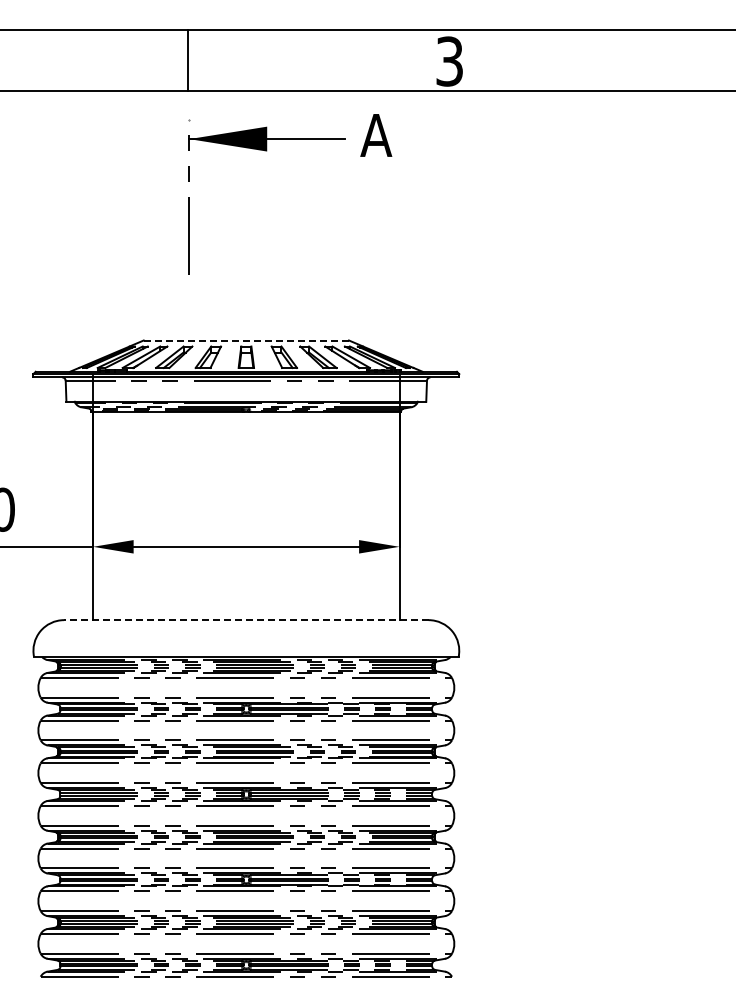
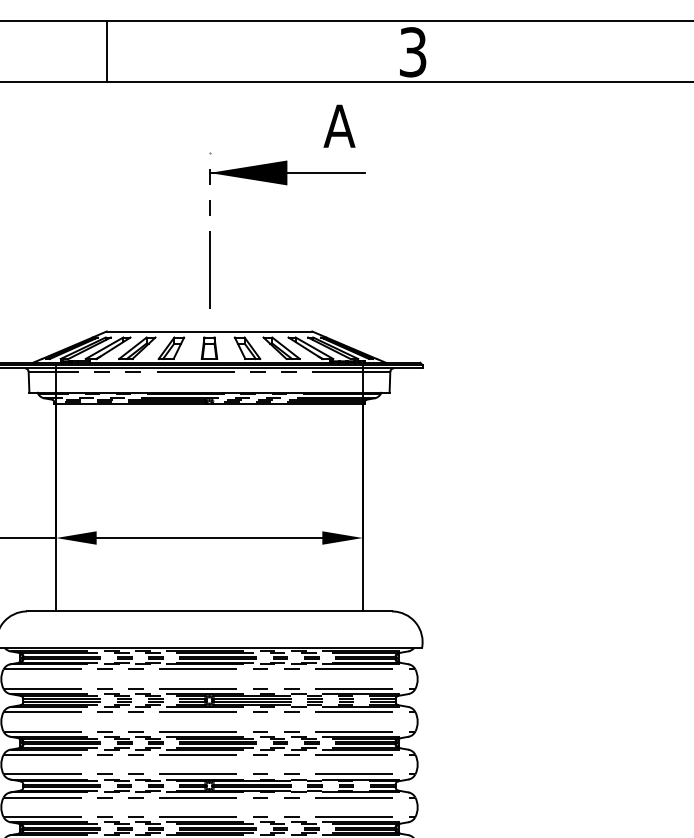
line: (187, 60) -> (106, 51), moved
part: (266, 151) -> (286, 185), moved
line: (246, 340) -> (209, 331), dashed -> solid
line: (245, 620) -> (208, 611), dashed -> solid

